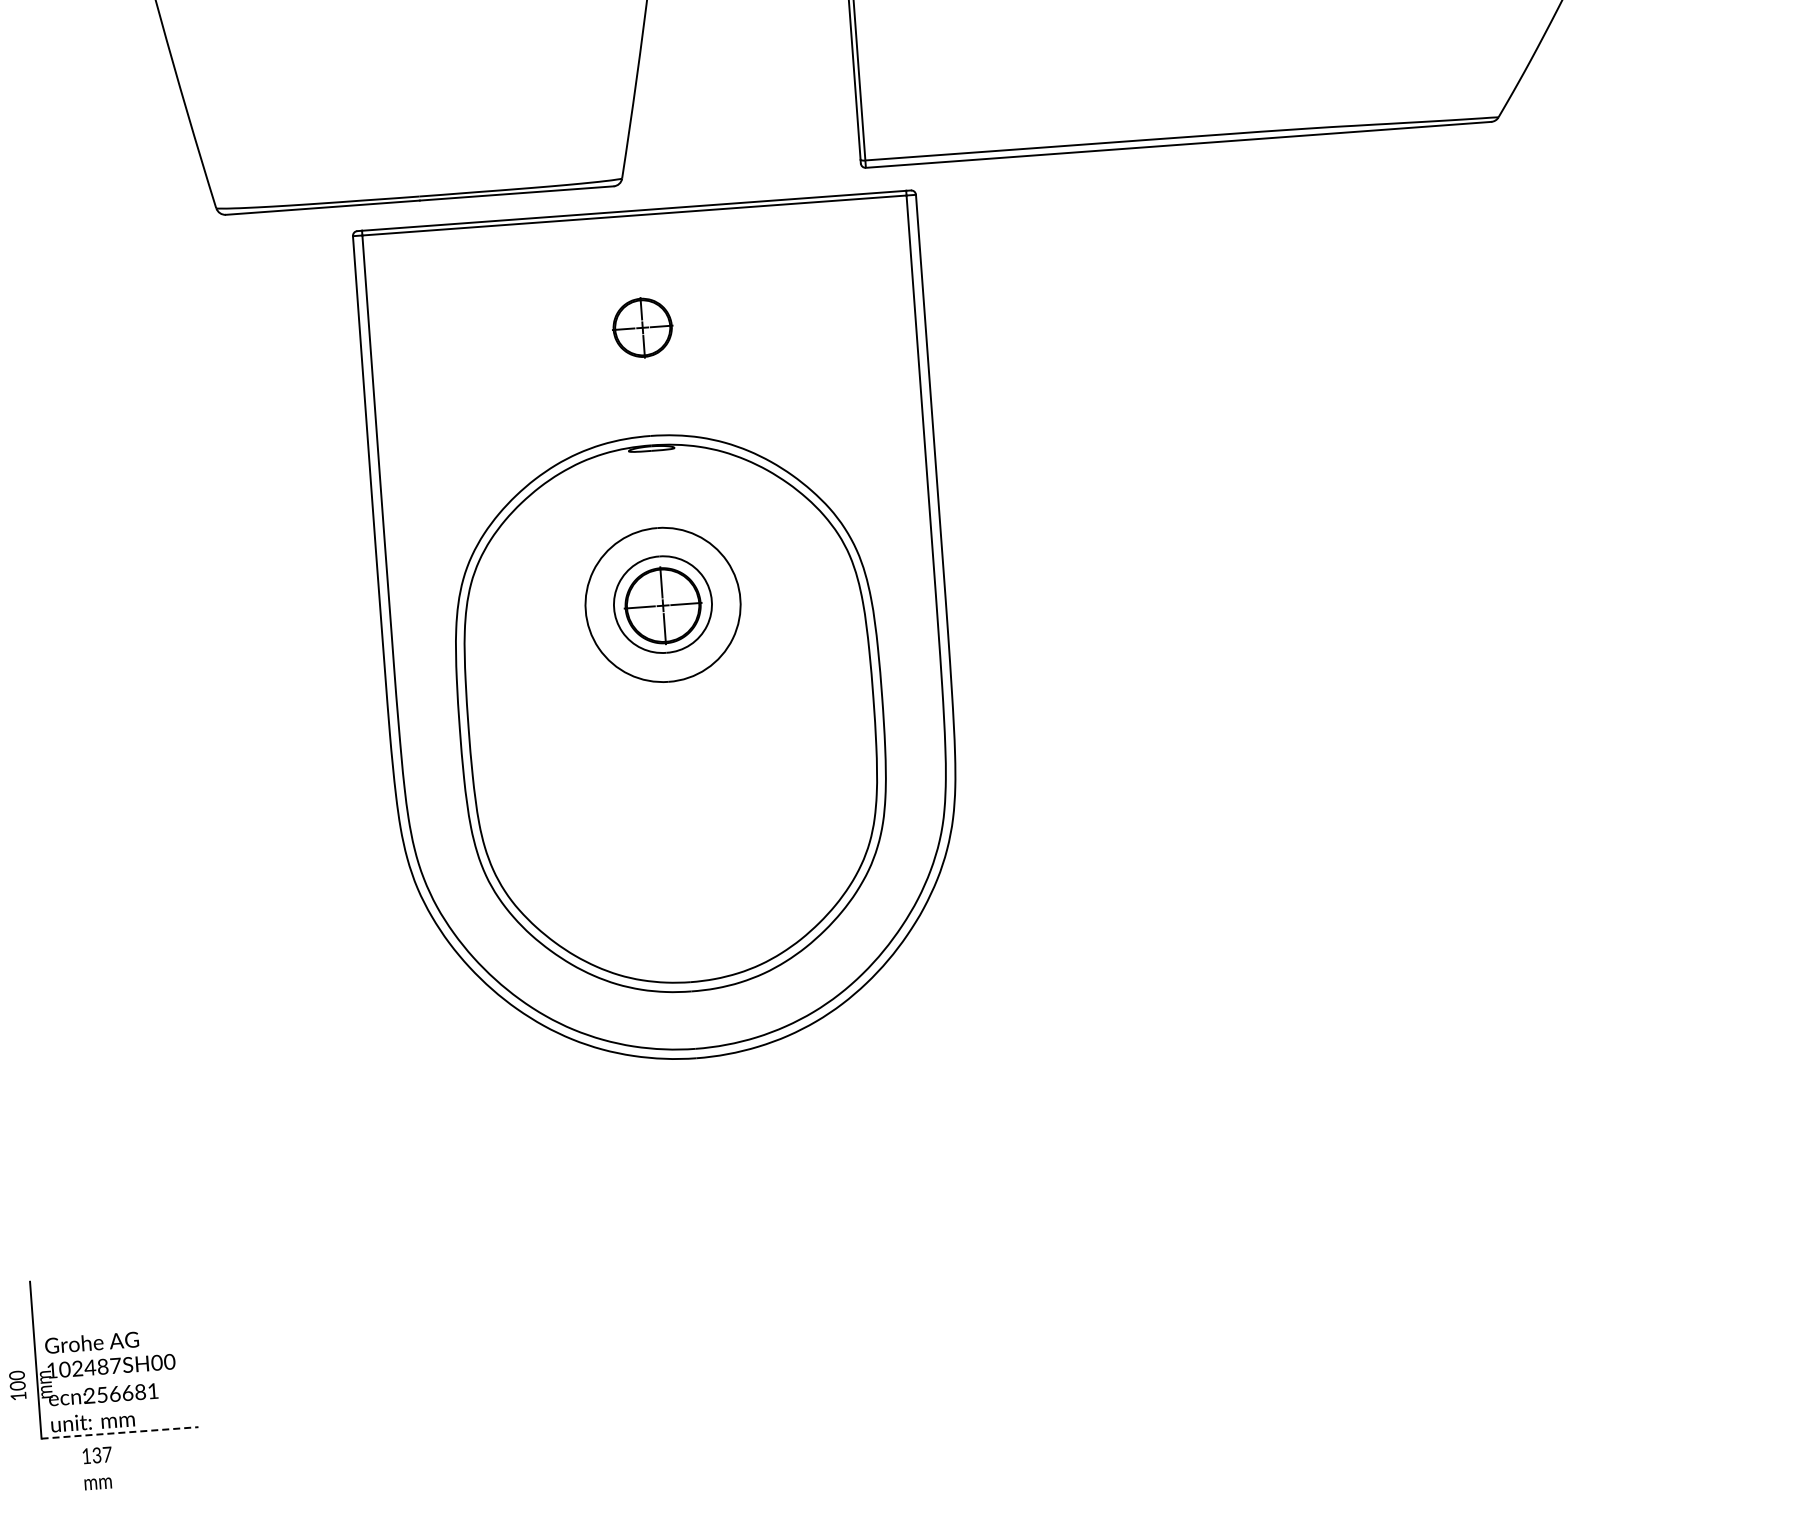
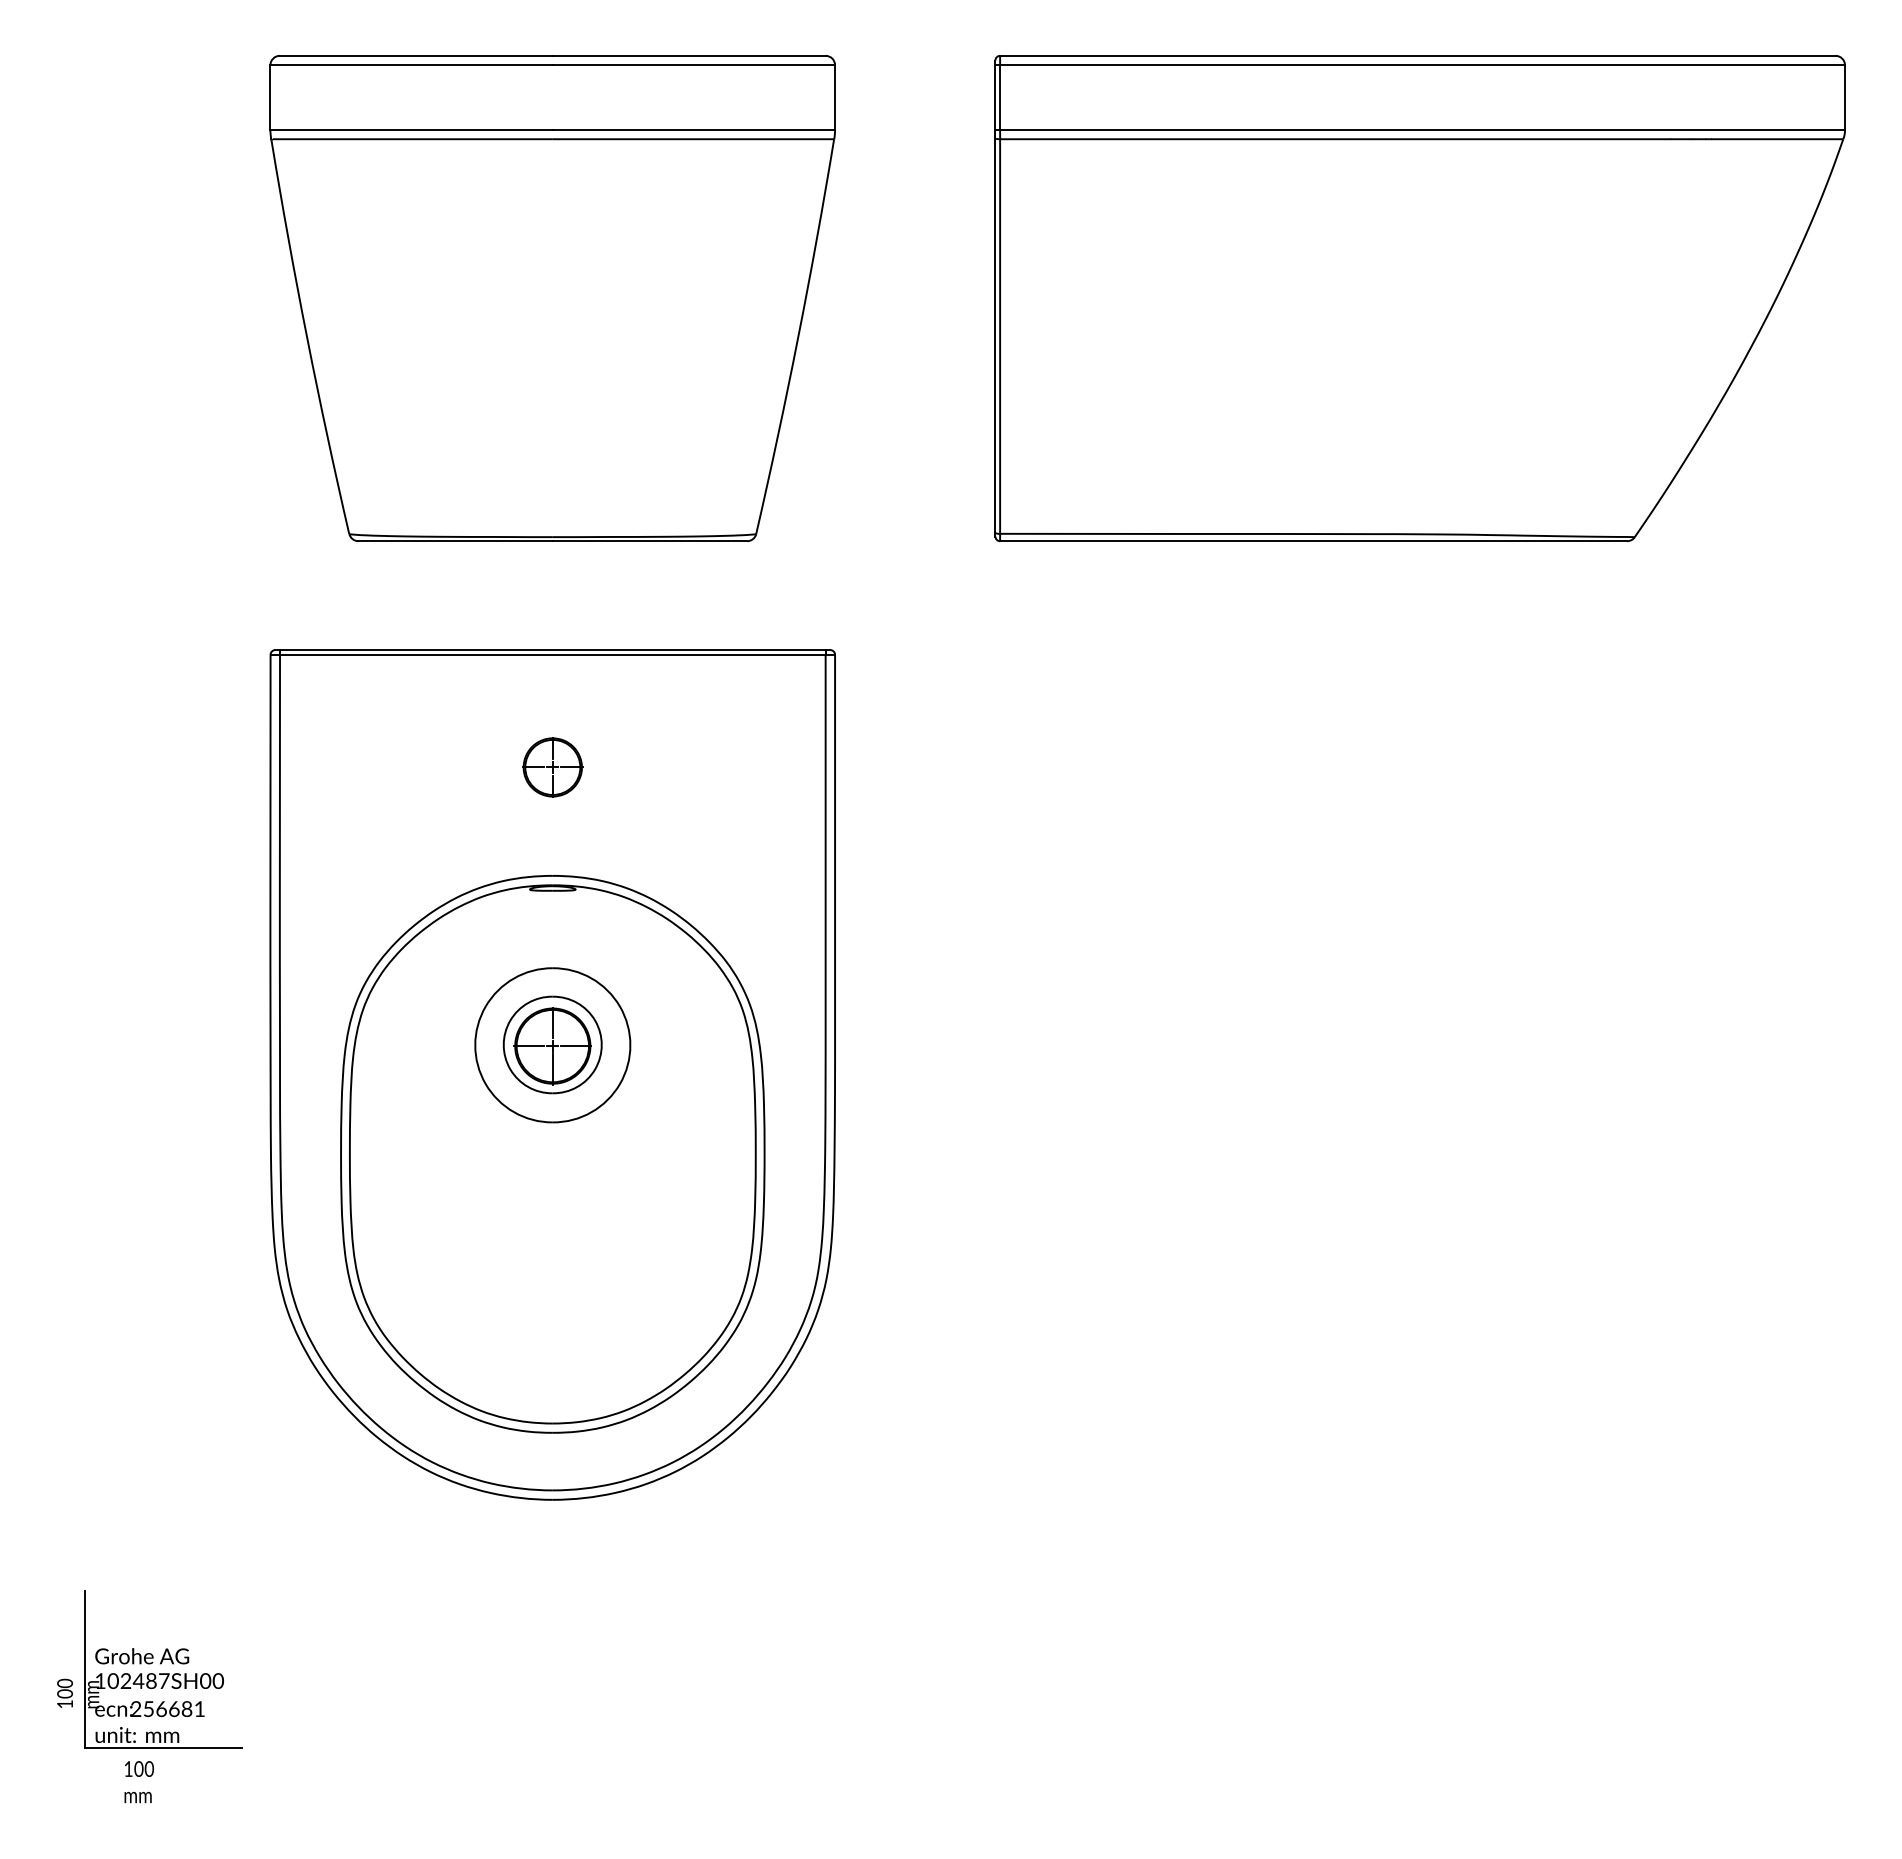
part: (664, 634) -> (552, 1074), moved
line: (119, 1433) -> (163, 1748), dashed -> solid
text: (101, 1454) -> (143, 1768), 137 -> 100

